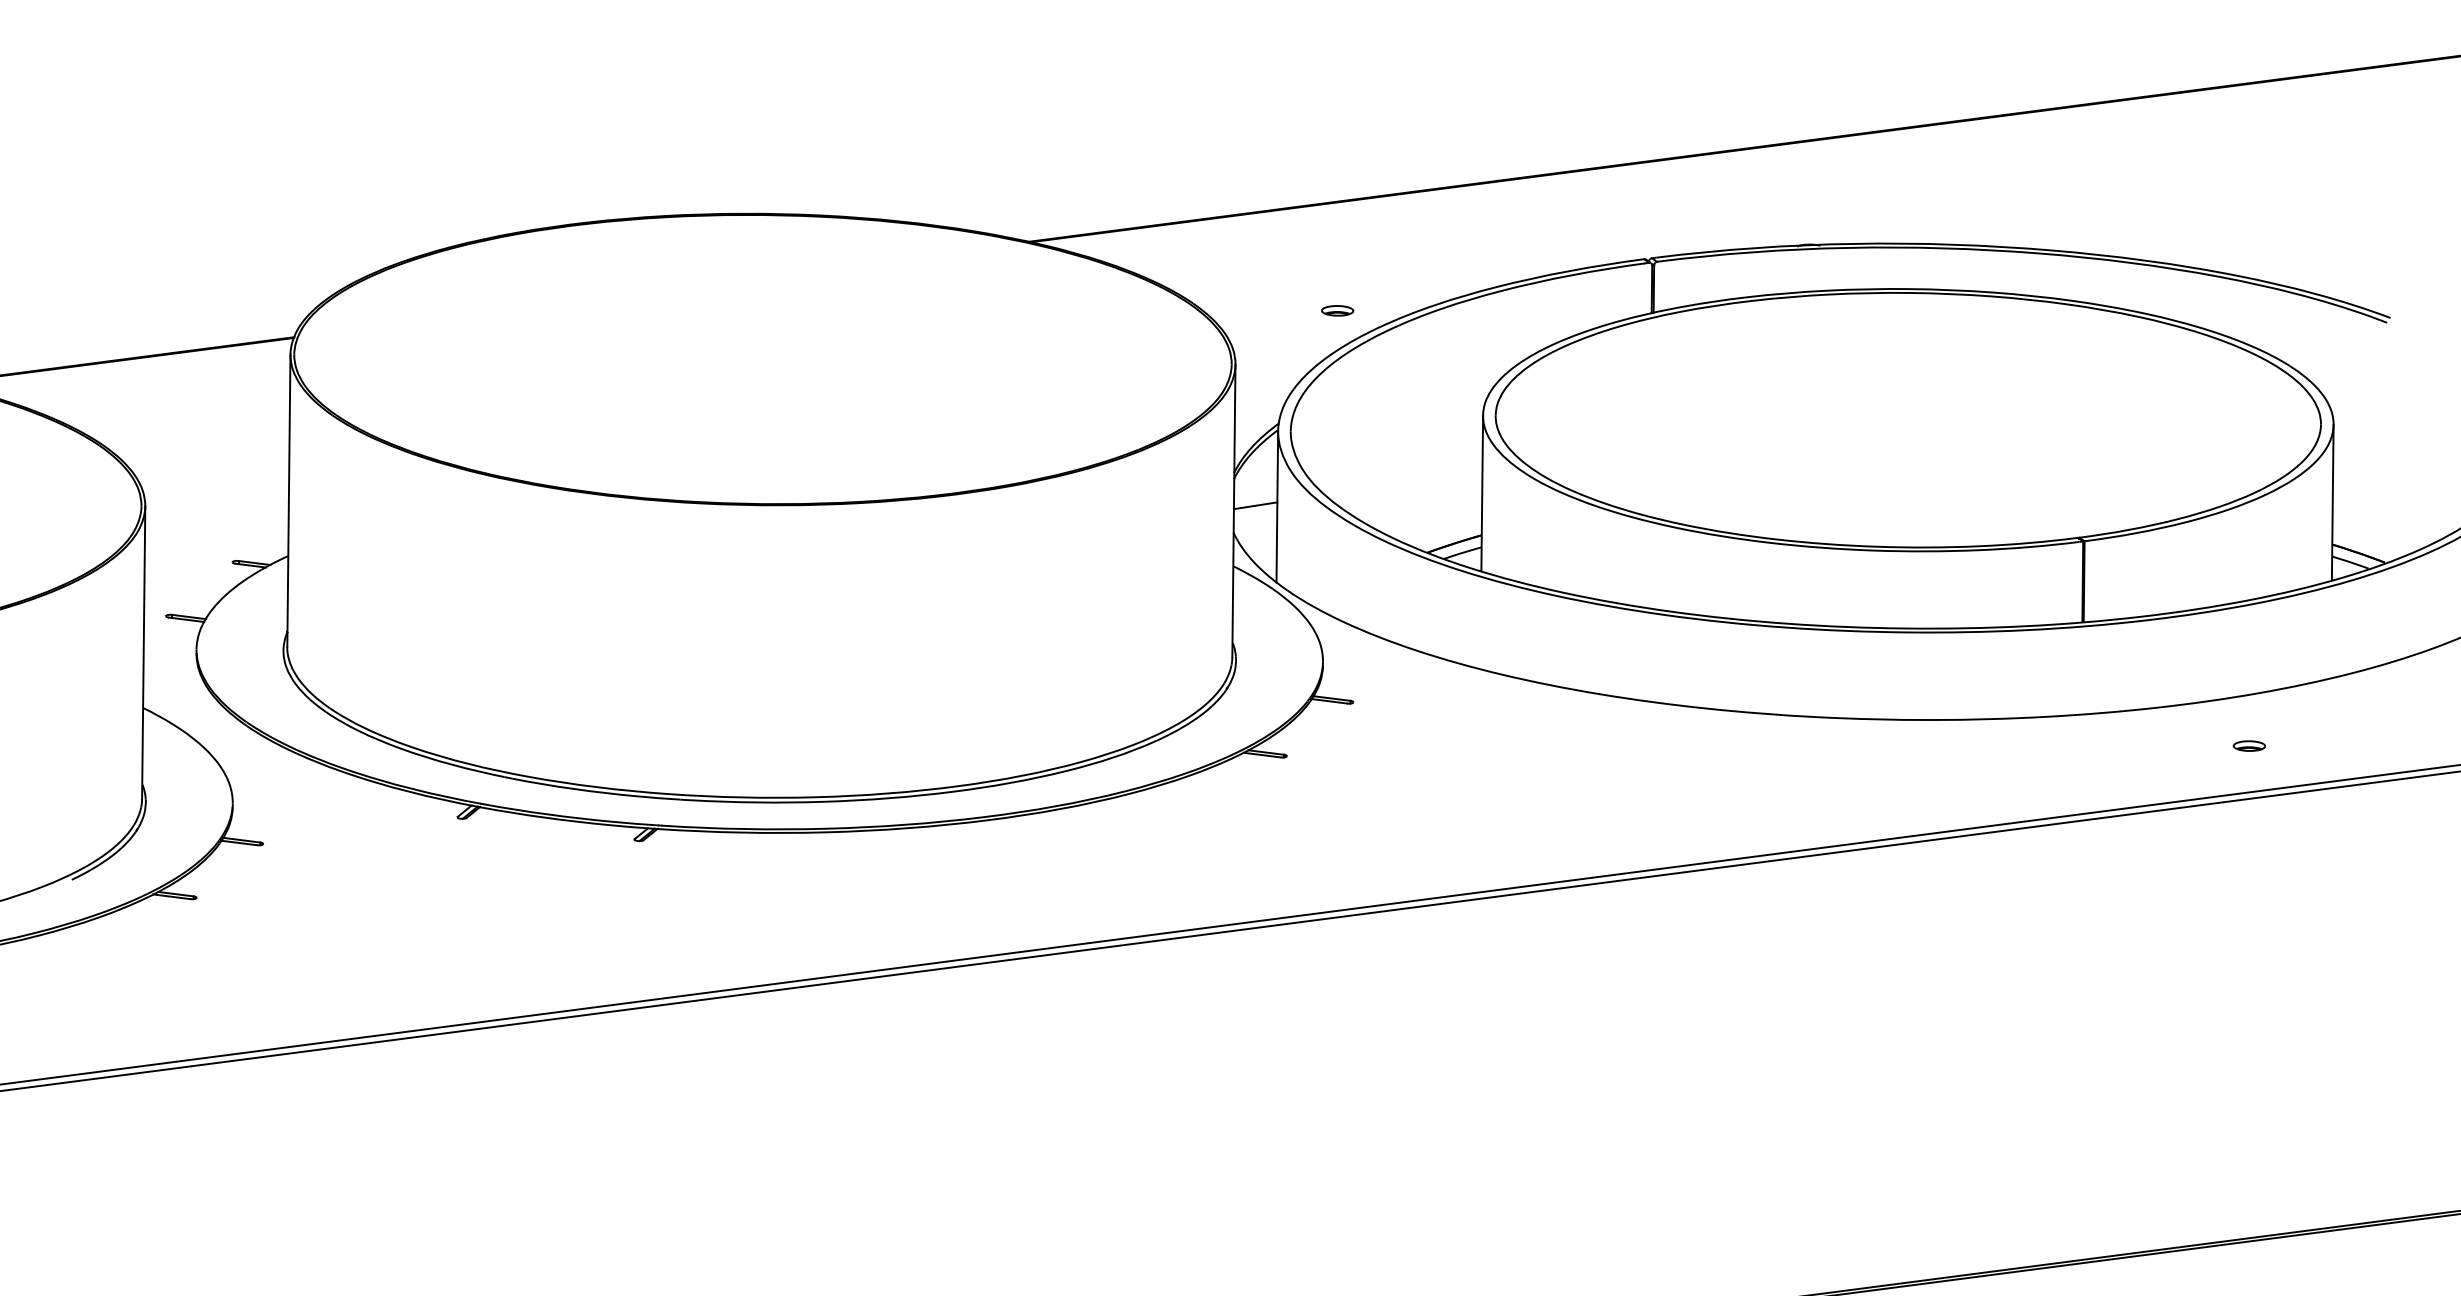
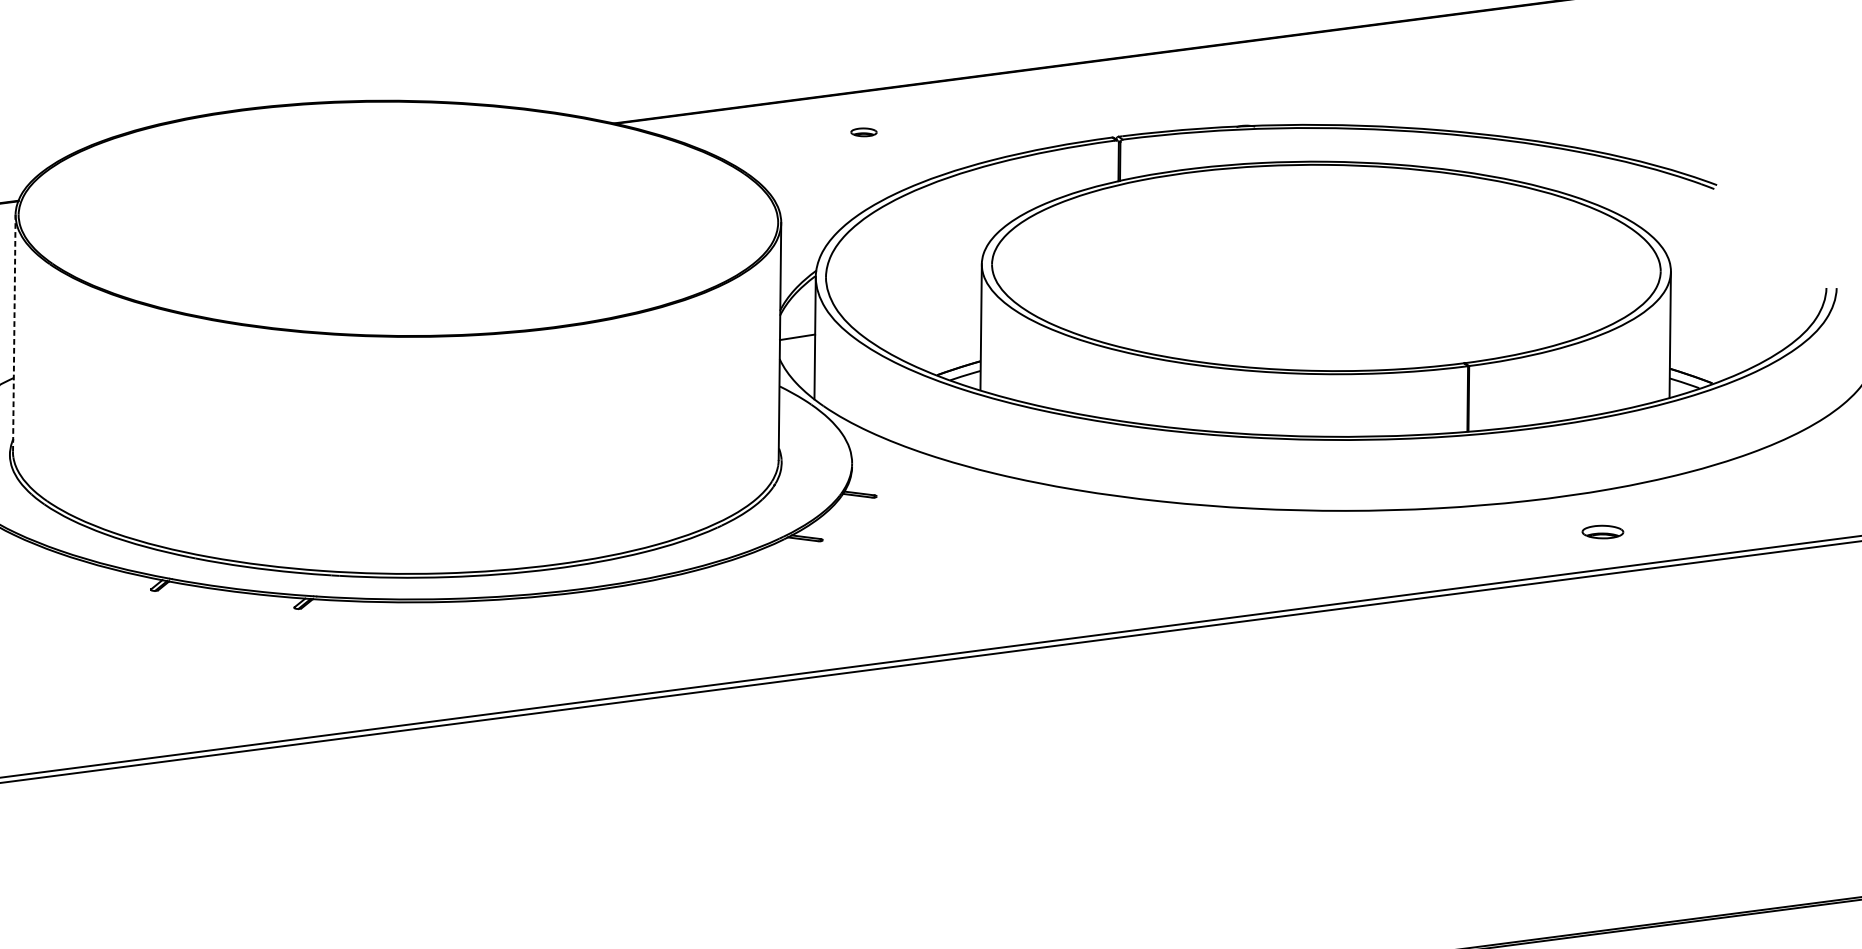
part: (1337, 310) -> (863, 132), moved
line: (288, 500) -> (13, 333), solid -> dashed
part: (2248, 745) -> (1601, 531), size x1.6

